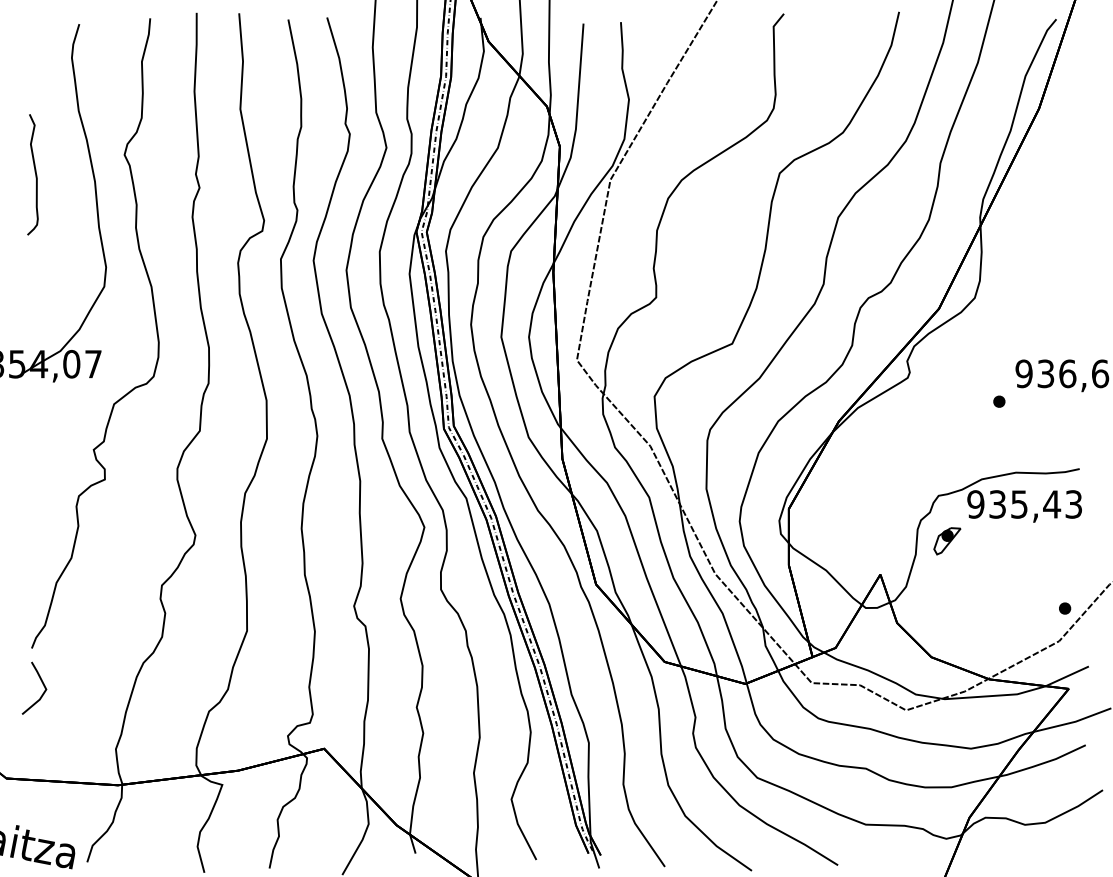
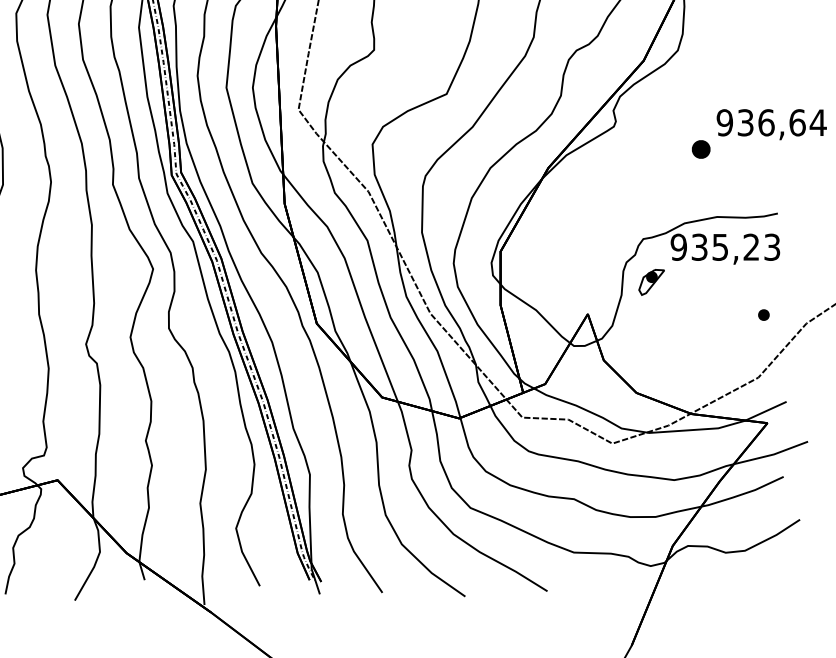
part: (999, 401) -> (701, 149), size x1.6
text: (1052, 504) -> (751, 247), 935,43 -> 935,23
part: (1065, 608) -> (764, 315), moved

